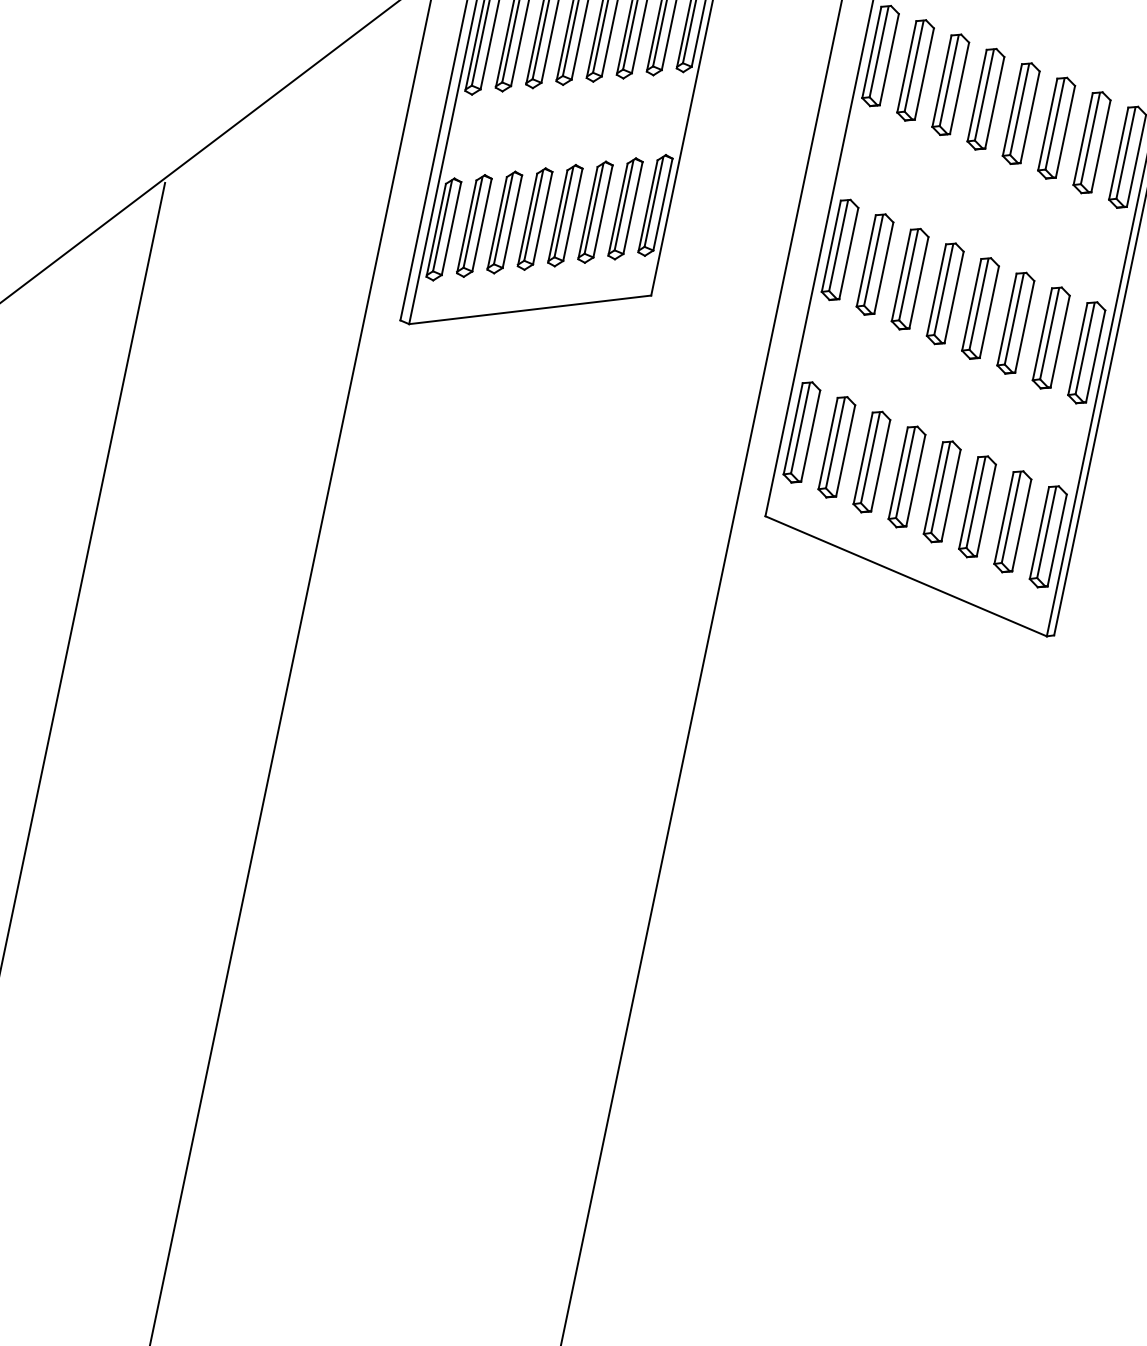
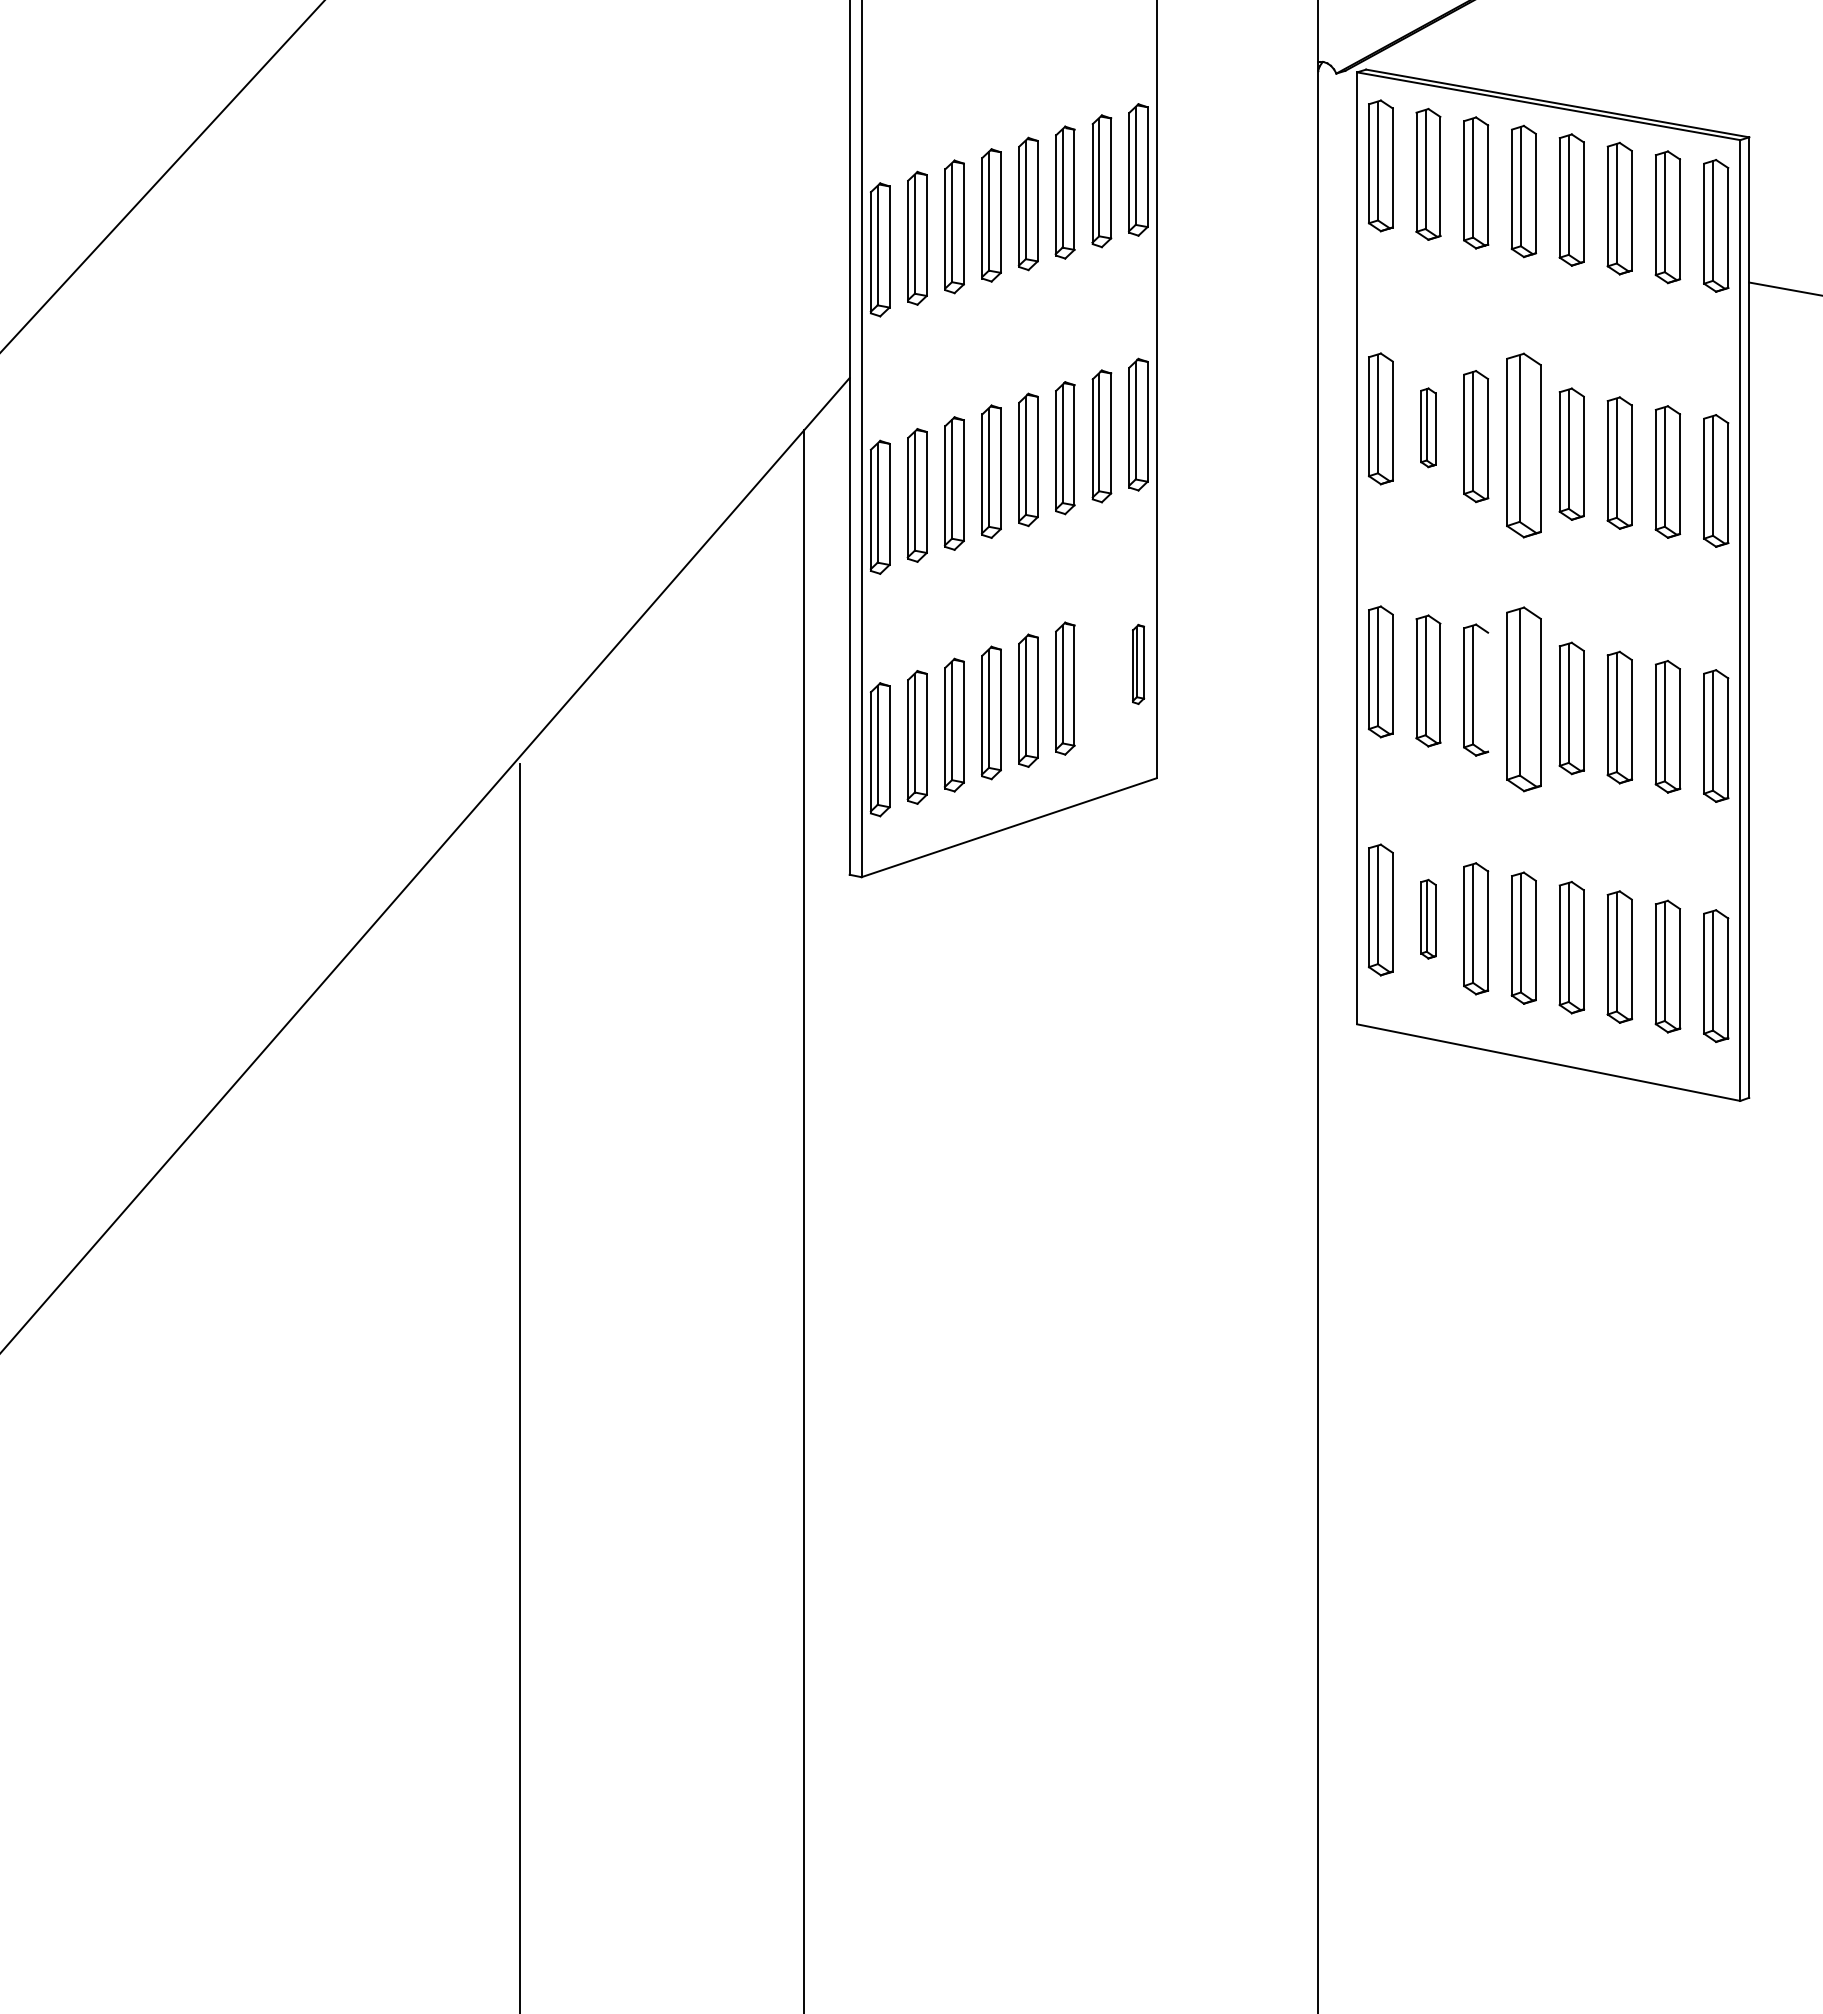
part: (915, 70) -> (1428, 427), size x0.6
part: (985, 98) -> (1523, 444), size x1.4
part: (655, 205) -> (1138, 664), size x0.6
part: (625, 208) -> (1101, 676), removed
line: (919, 282) -> (1488, 692), removed
part: (945, 293) -> (1523, 698), size x1.4
part: (837, 446) -> (1428, 918), size x0.6

